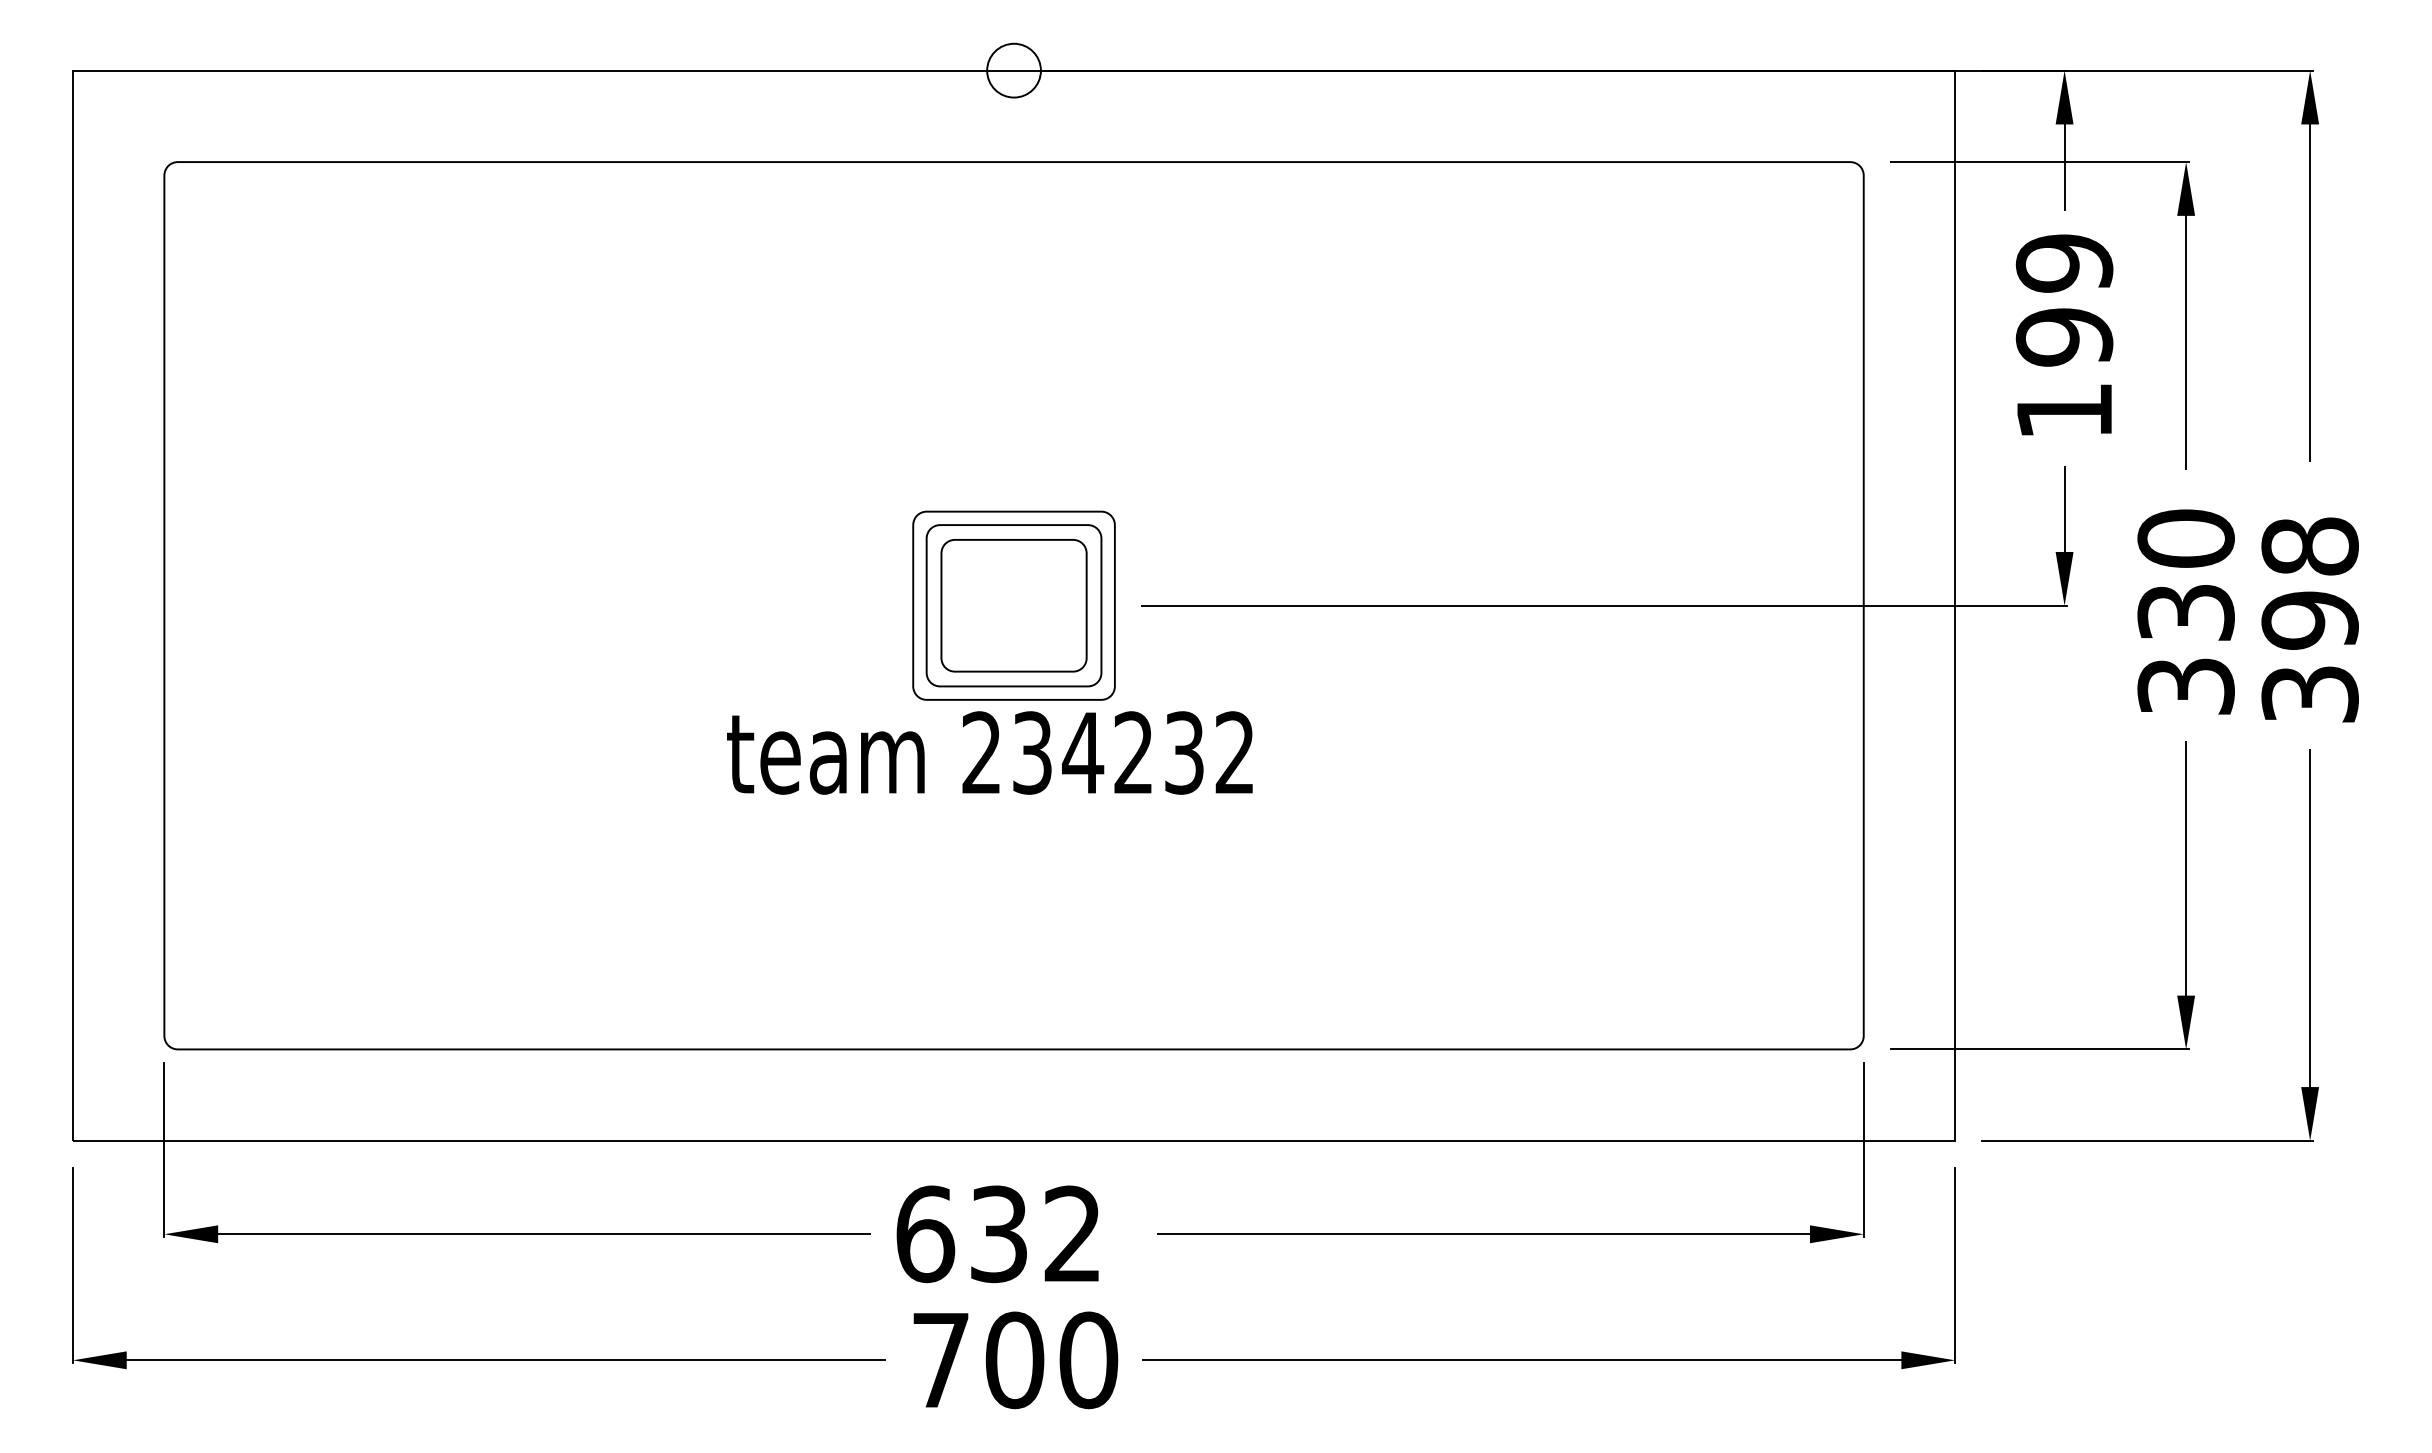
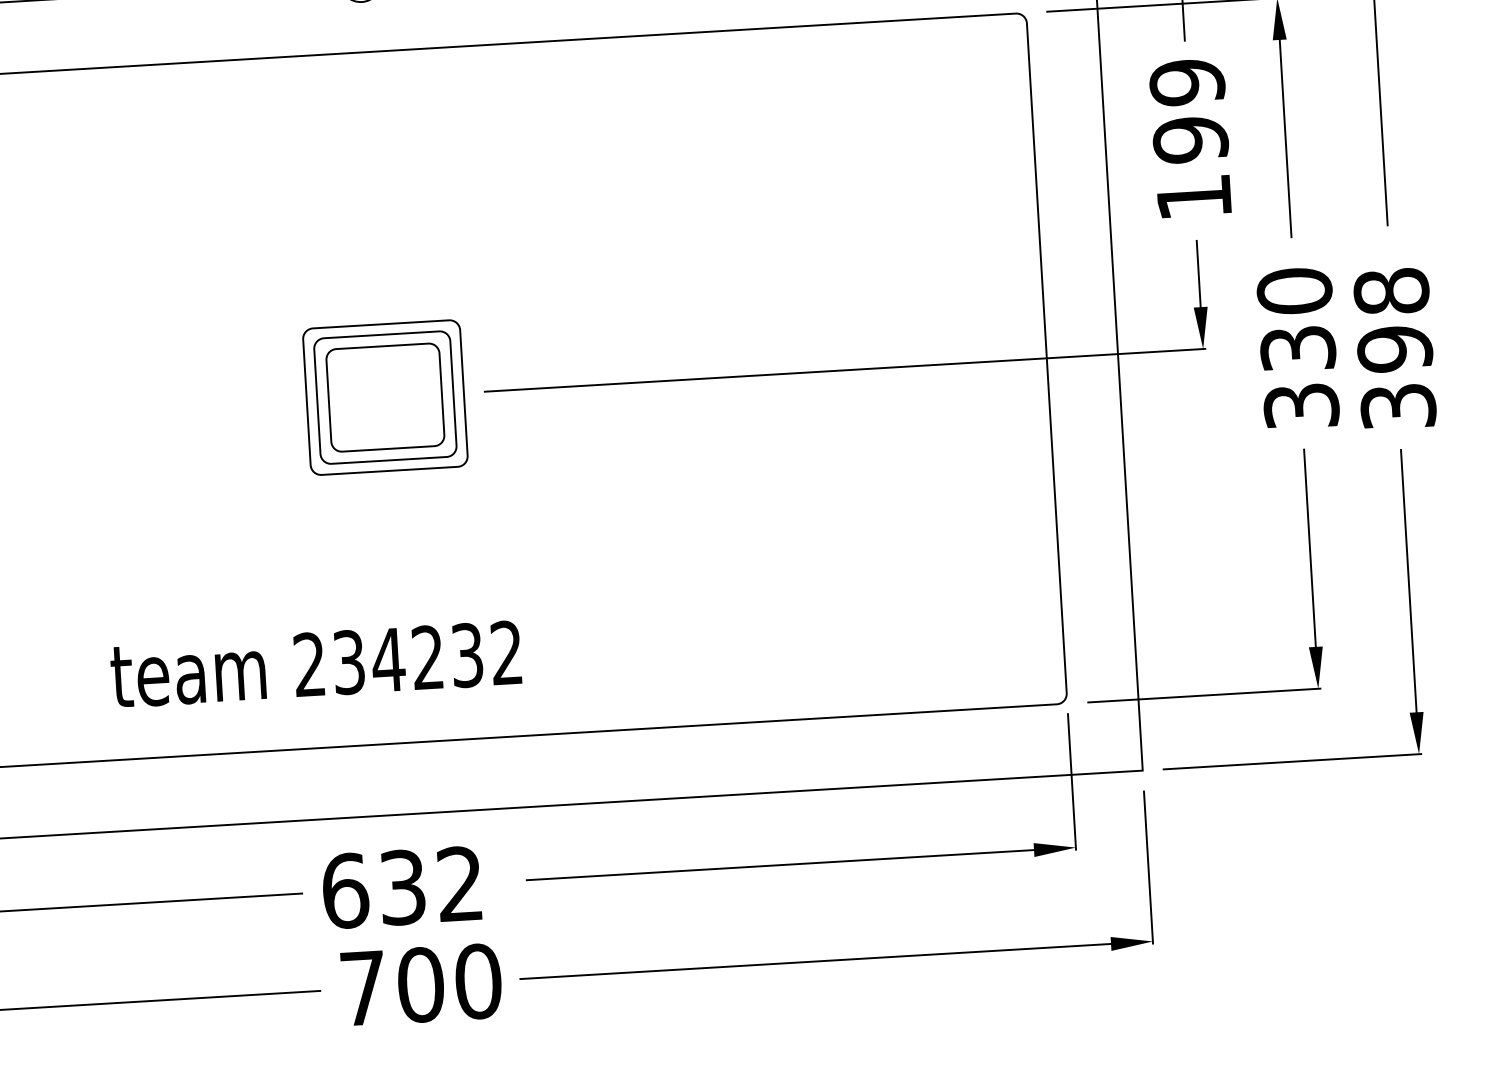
text: (989, 752) -> (315, 664), moved

